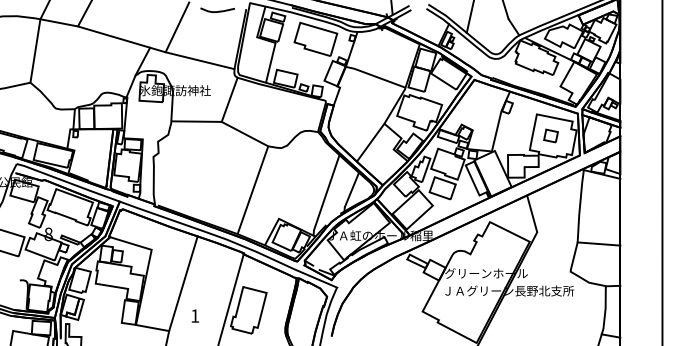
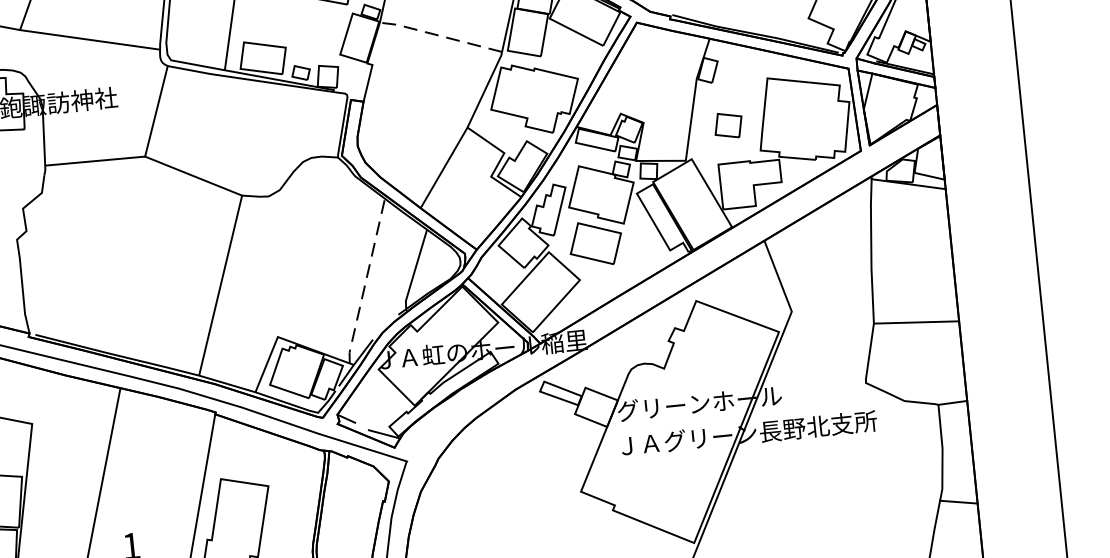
line: (374, 76) -> (438, 36), solid -> dashed
part: (550, 135) -> (727, 124), moved
line: (325, 195) -> (365, 281), solid -> dashed

